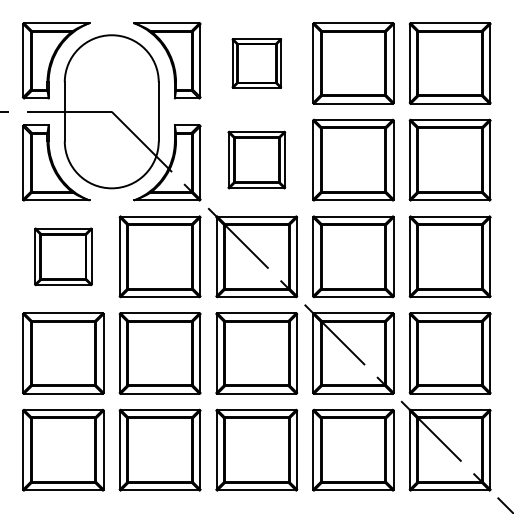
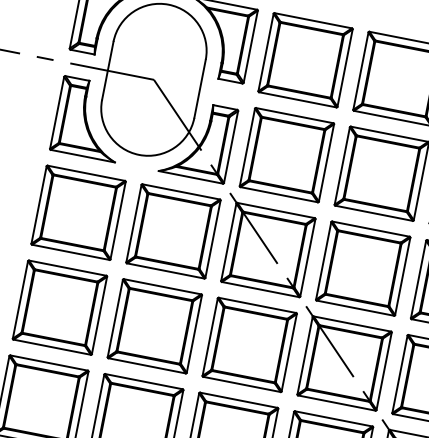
part: (256, 63) -> (305, 60), size x1.67
part: (256, 159) -> (286, 154), size x1.43
part: (63, 256) -> (78, 212), size x1.43

